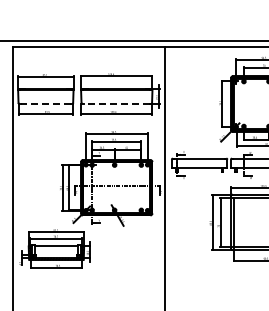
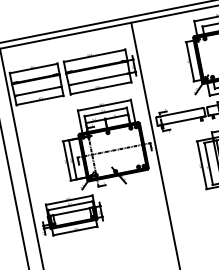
line: (45, 103) -> (37, 91), dashed -> solid
line: (116, 103) -> (99, 79), dashed -> solid

